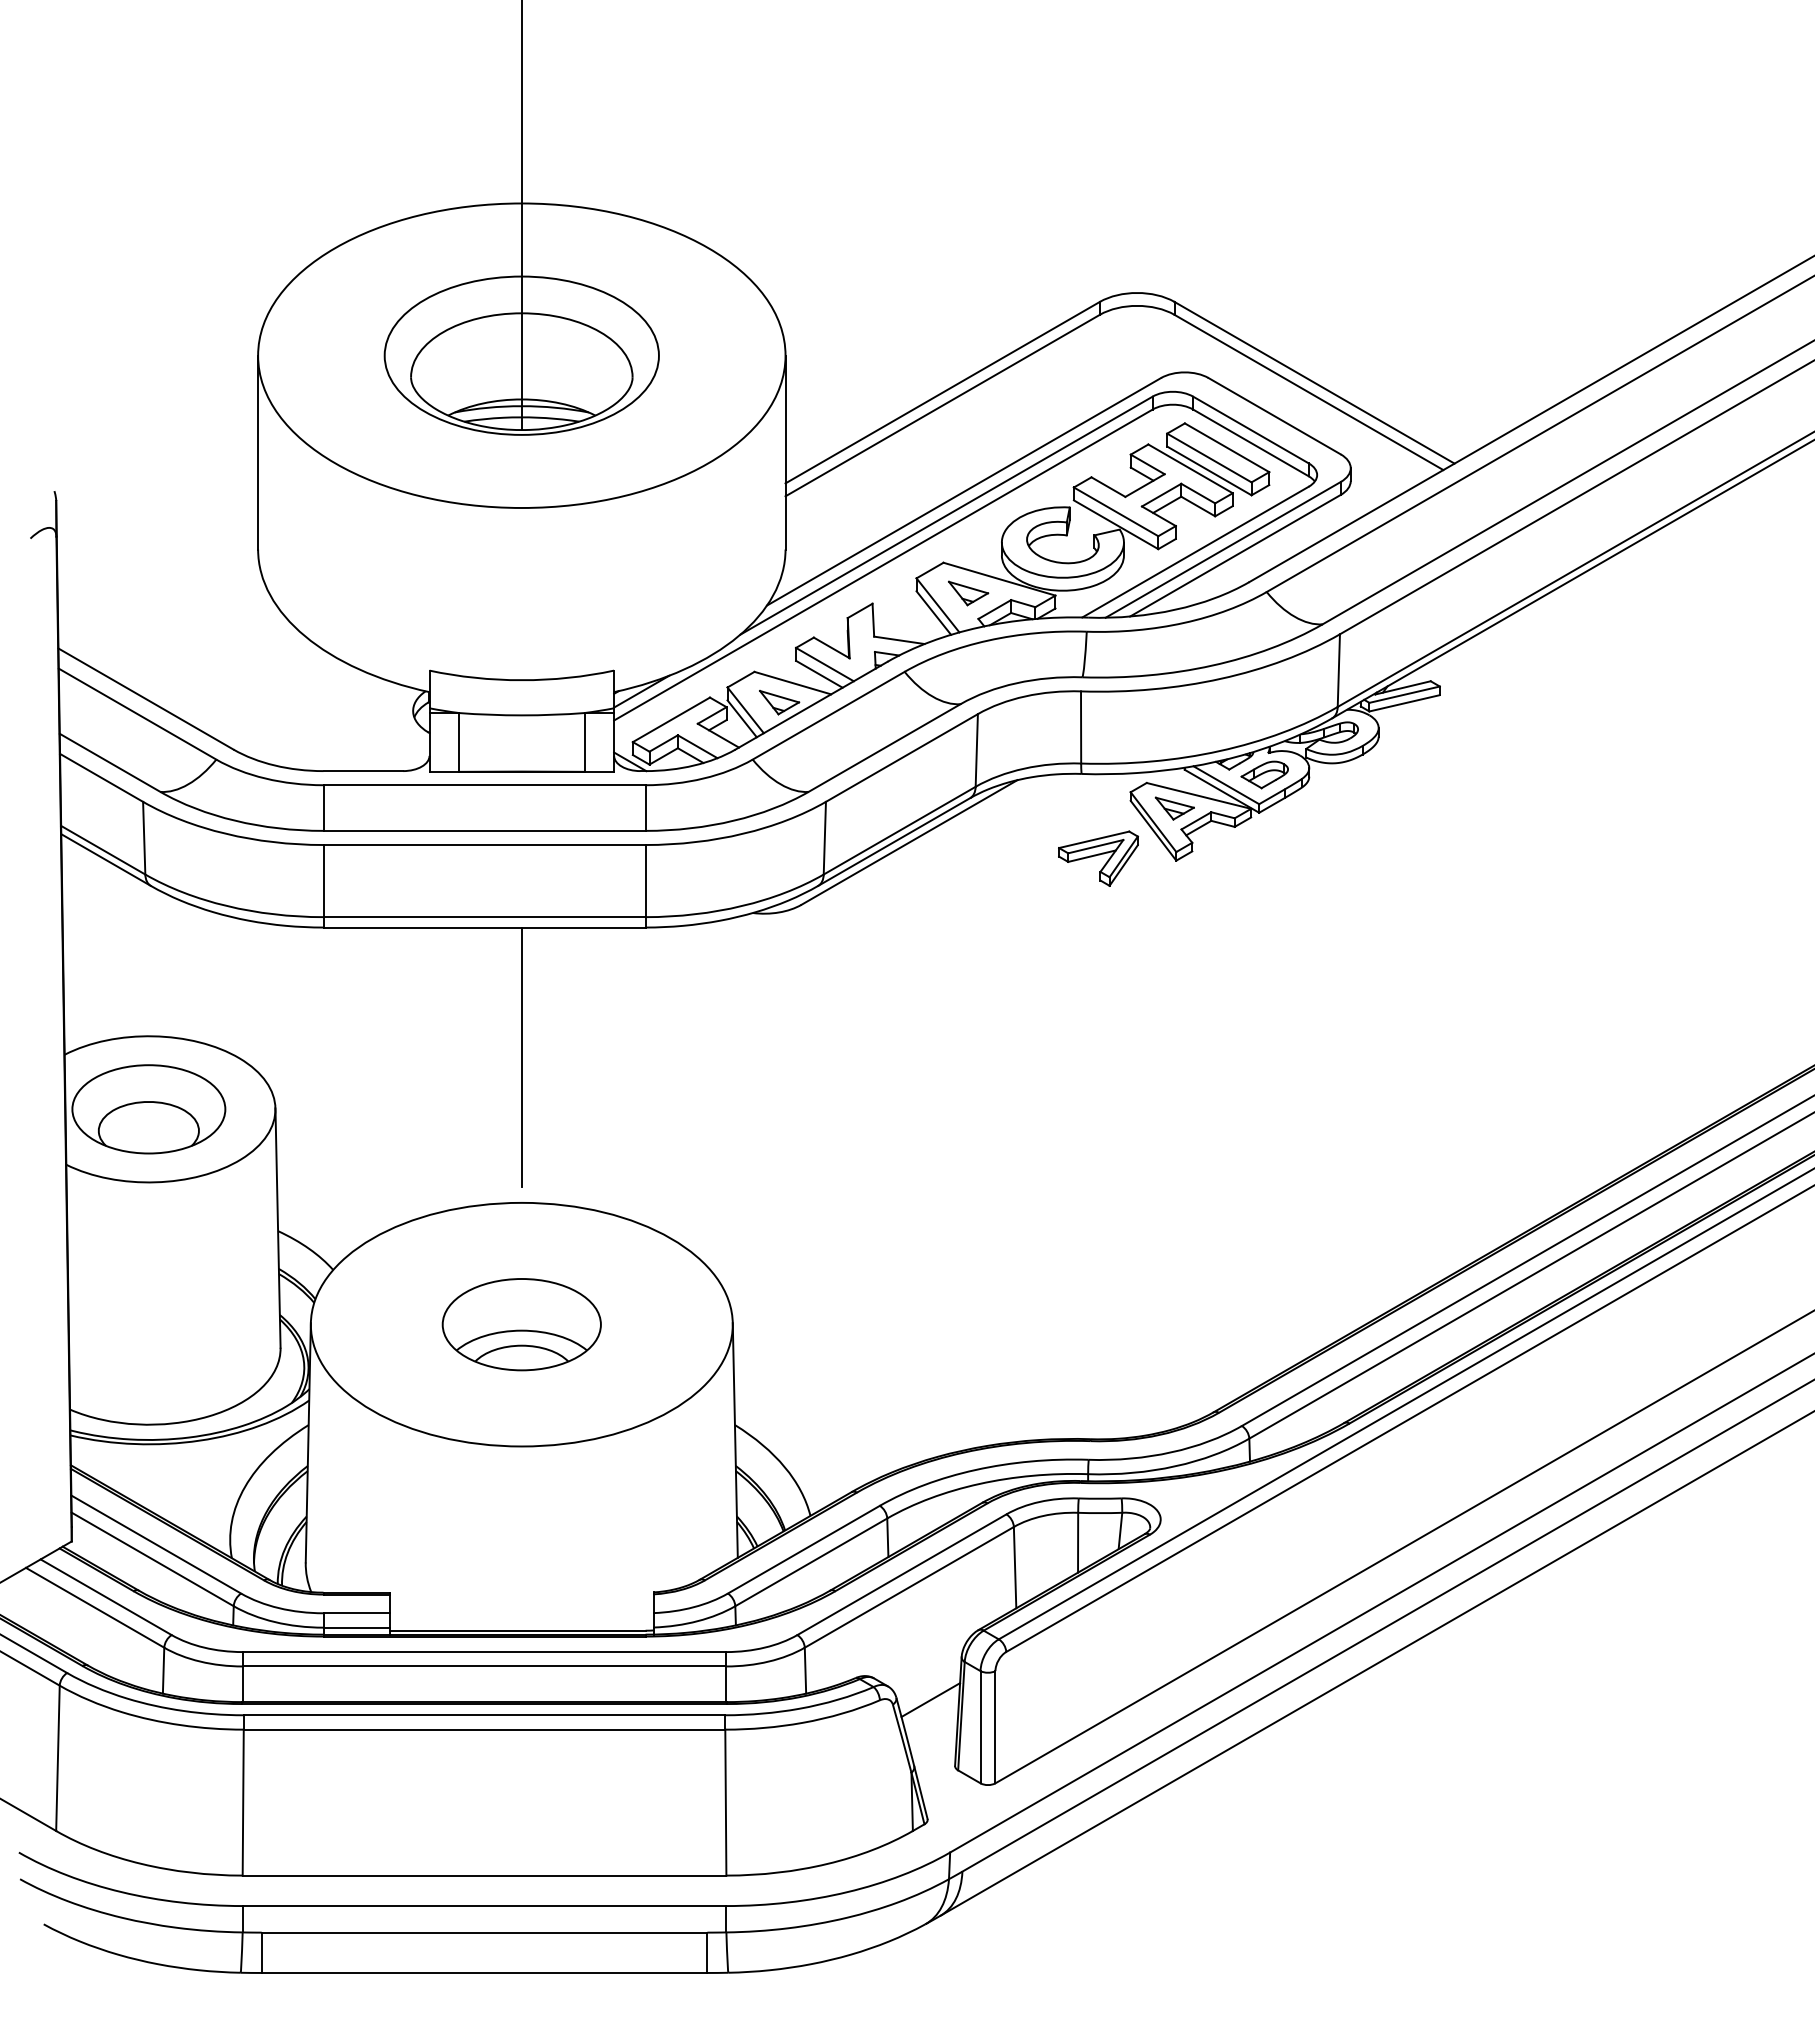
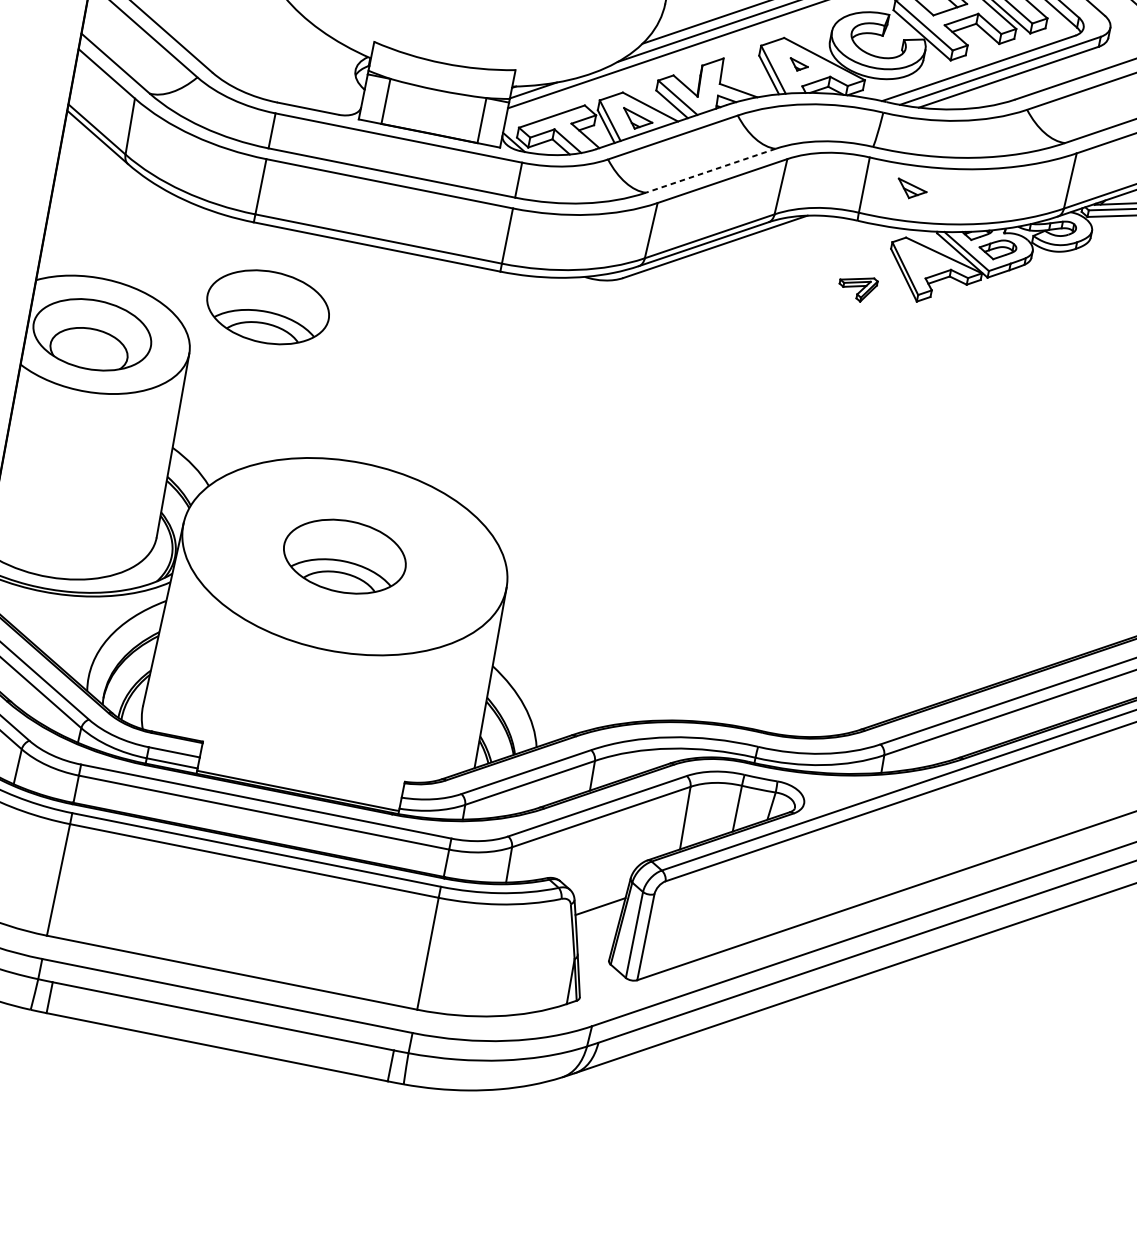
part: (968, 593) -> (798, 65), size x0.6
line: (884, 748) -> (710, 171), solid -> dashed
part: (1174, 808) -> (911, 189), moved
part: (1098, 858) -> (857, 288), size x0.6
part: (362, 1030) -> (267, 307), added
line: (521, 1057) -> (385, 352), removed

